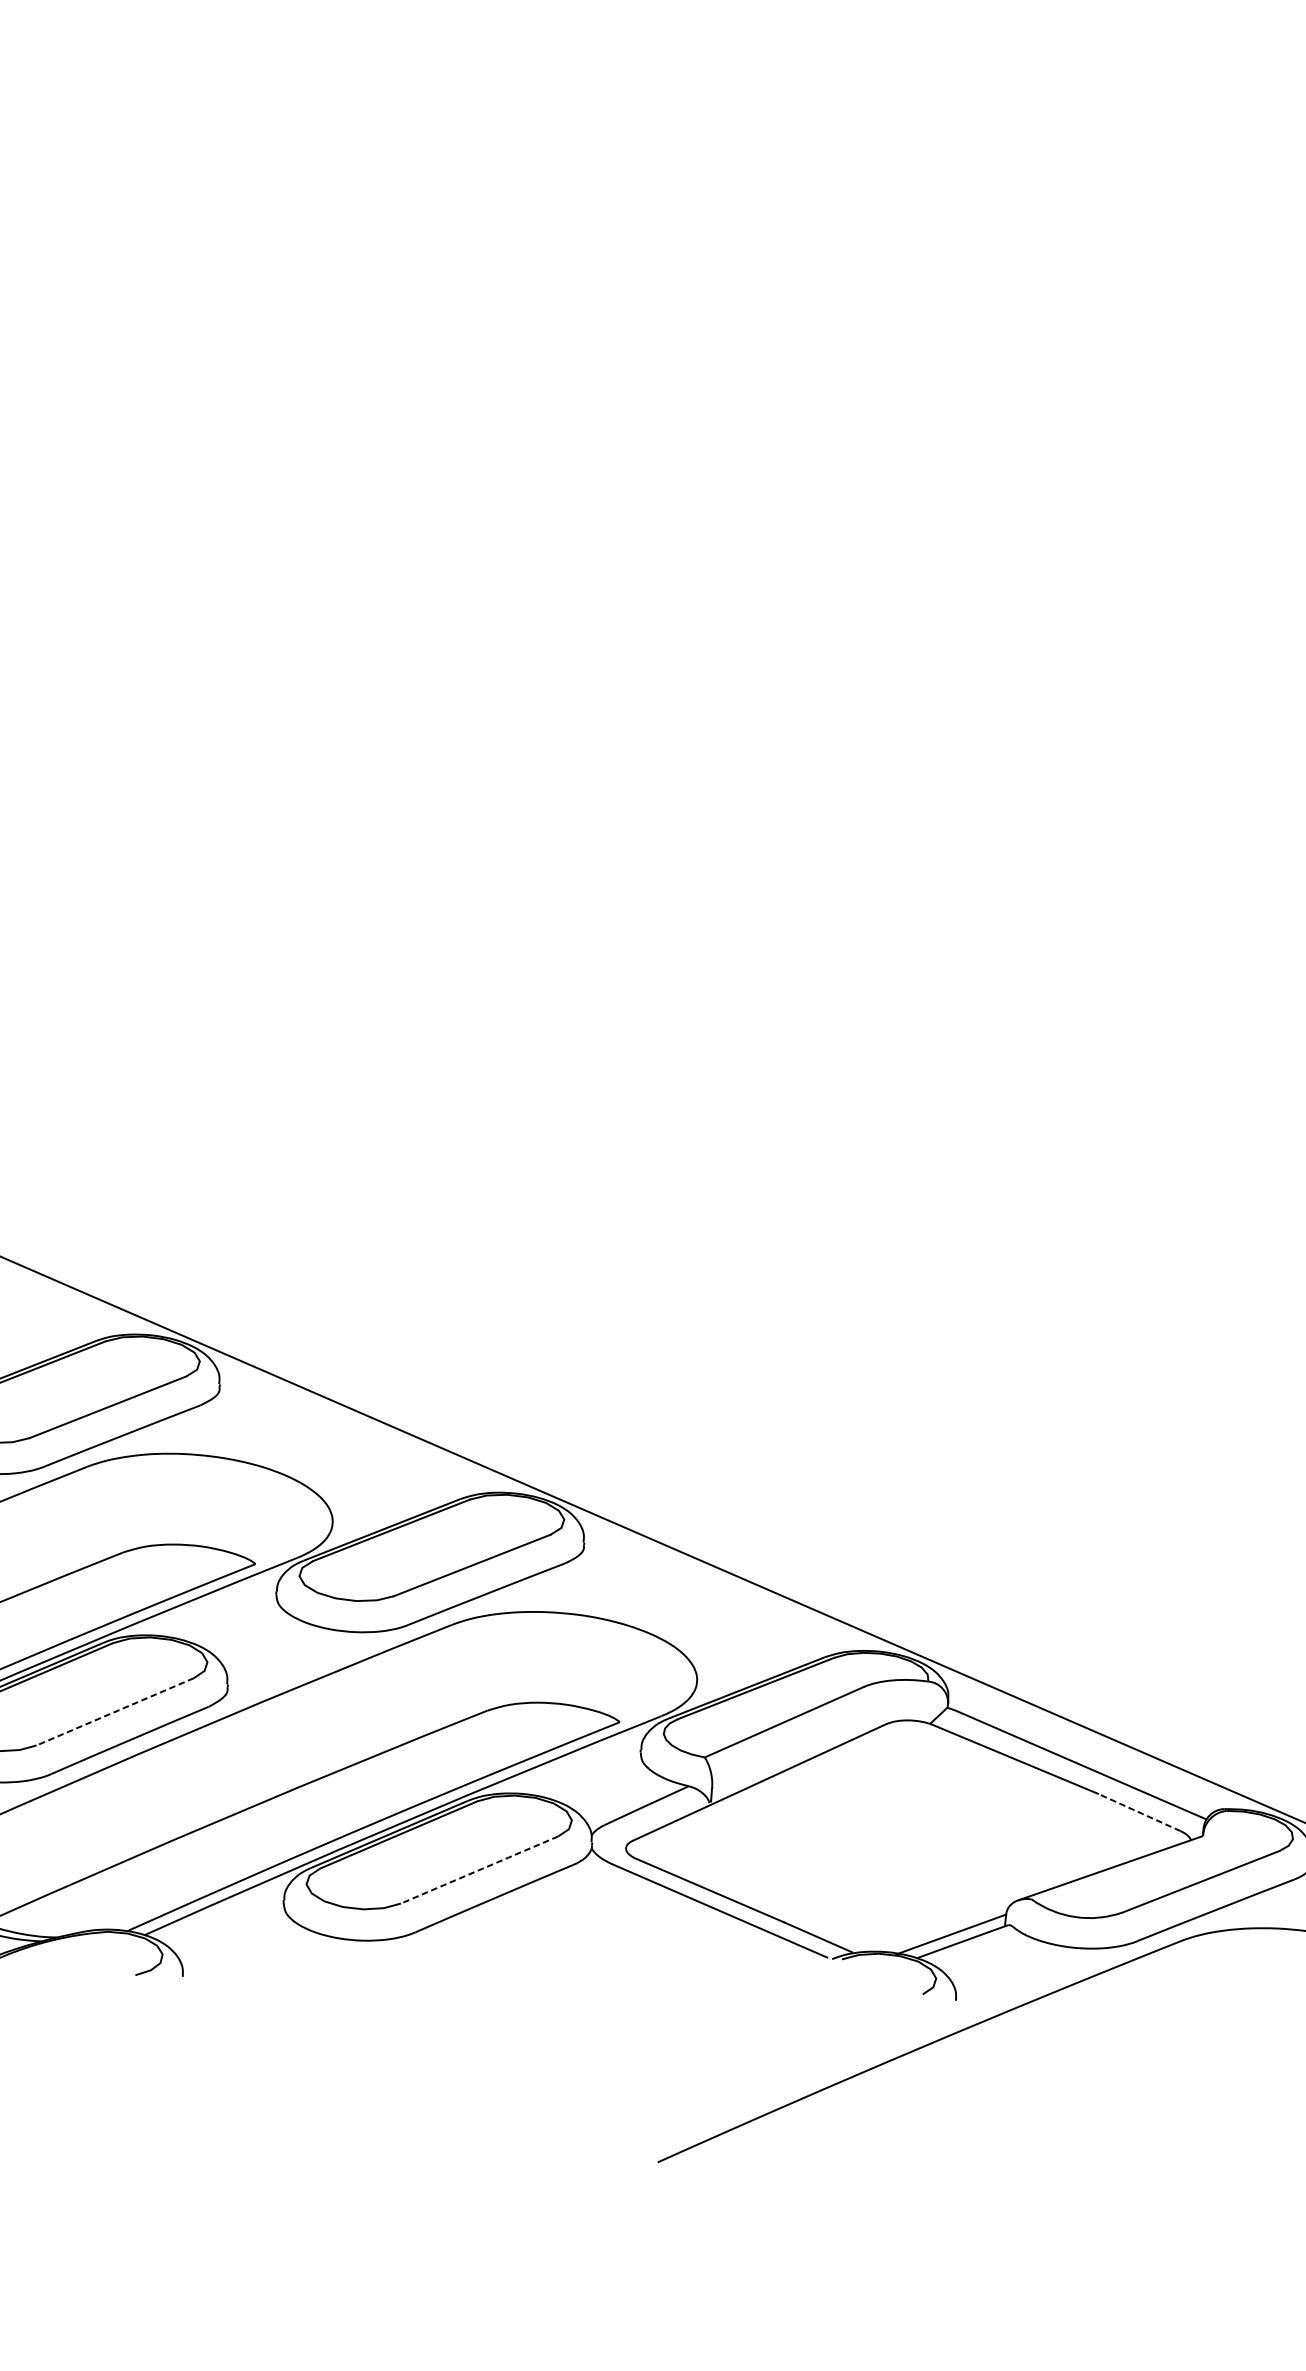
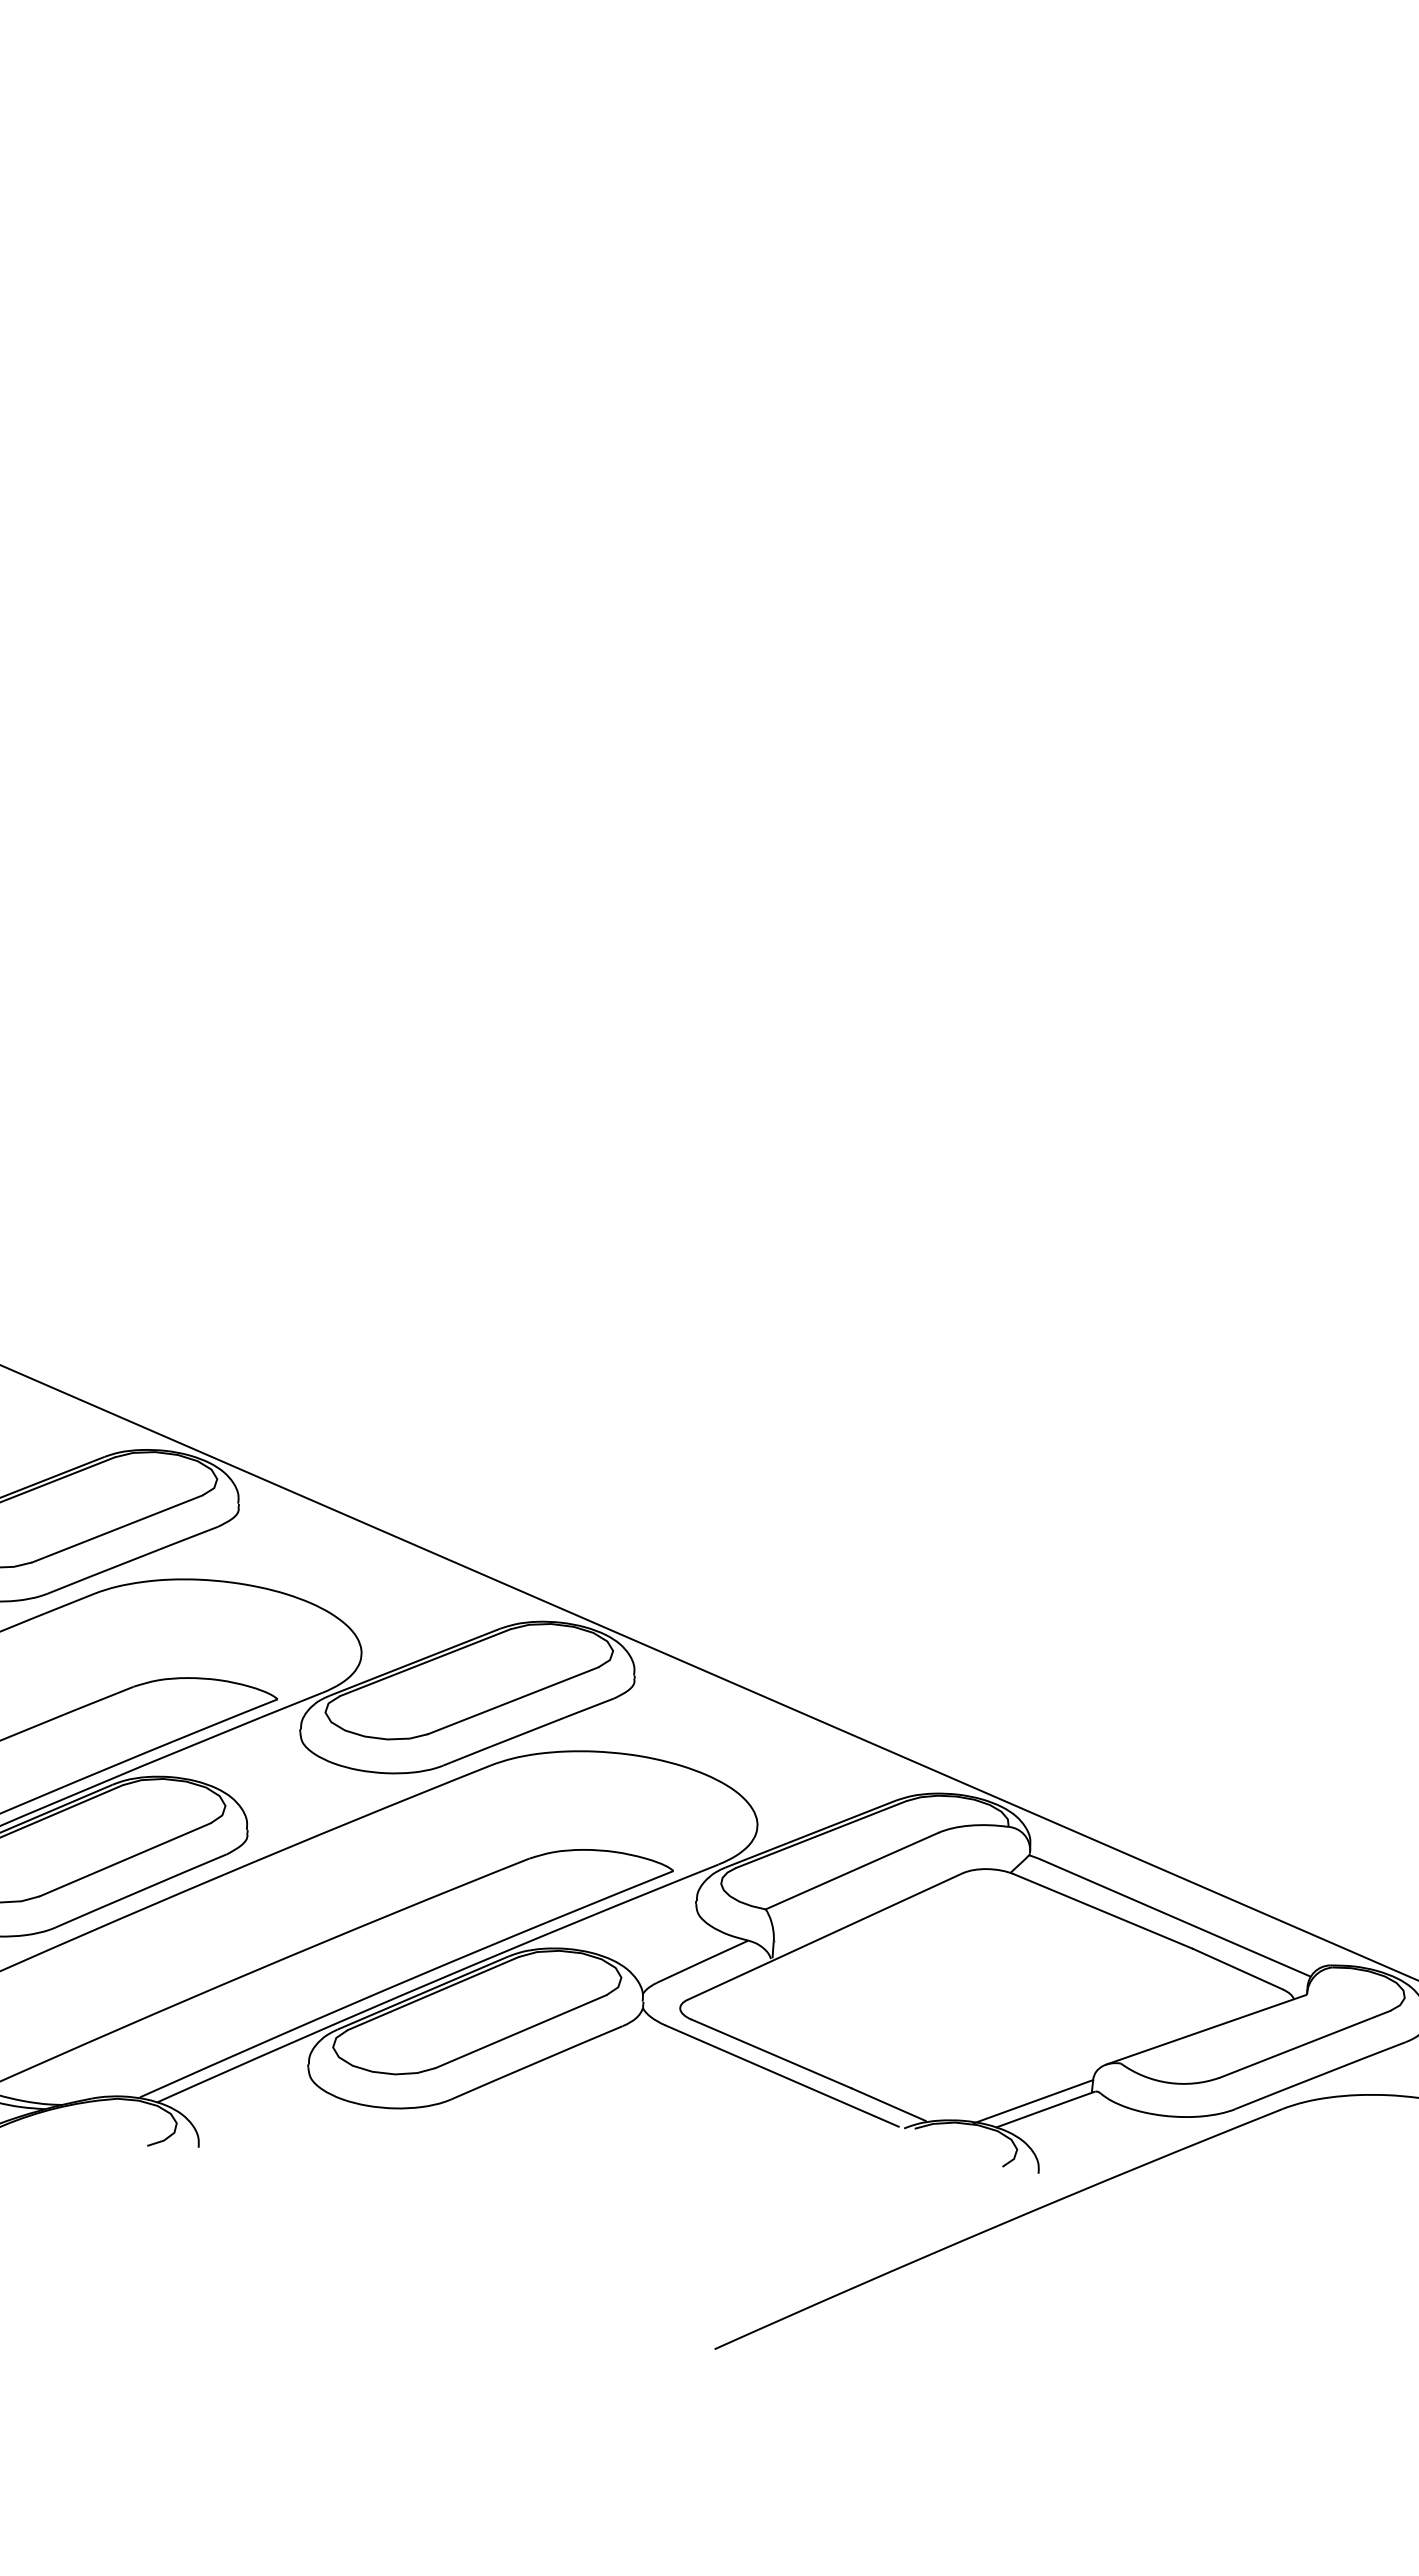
line: (115, 1711) -> (125, 1859), dashed -> solid
line: (1139, 1811) -> (1237, 1968), dashed -> solid
line: (479, 1869) -> (521, 2031), dashed -> solid

